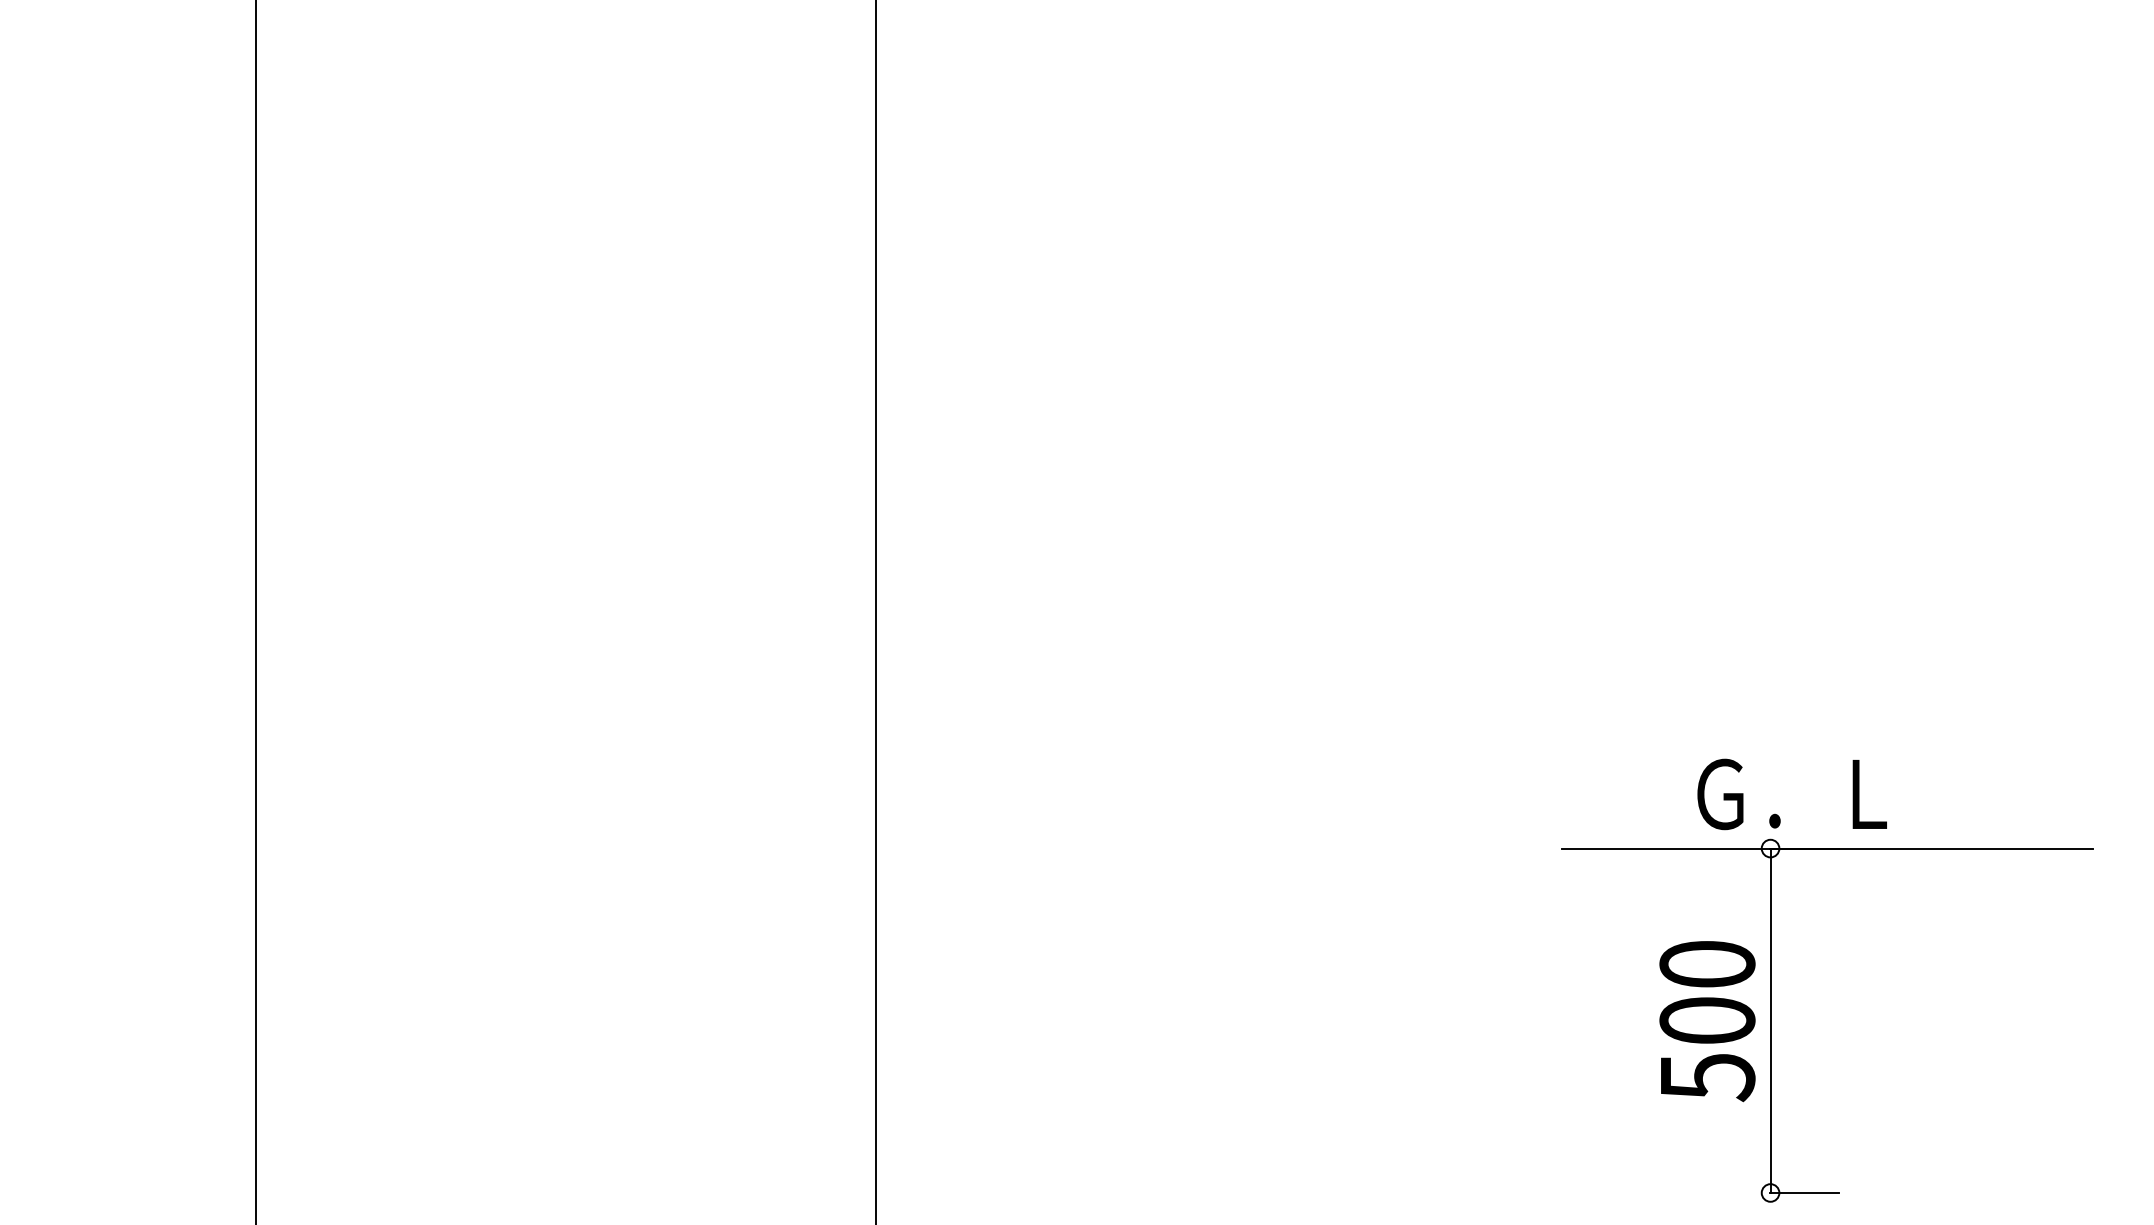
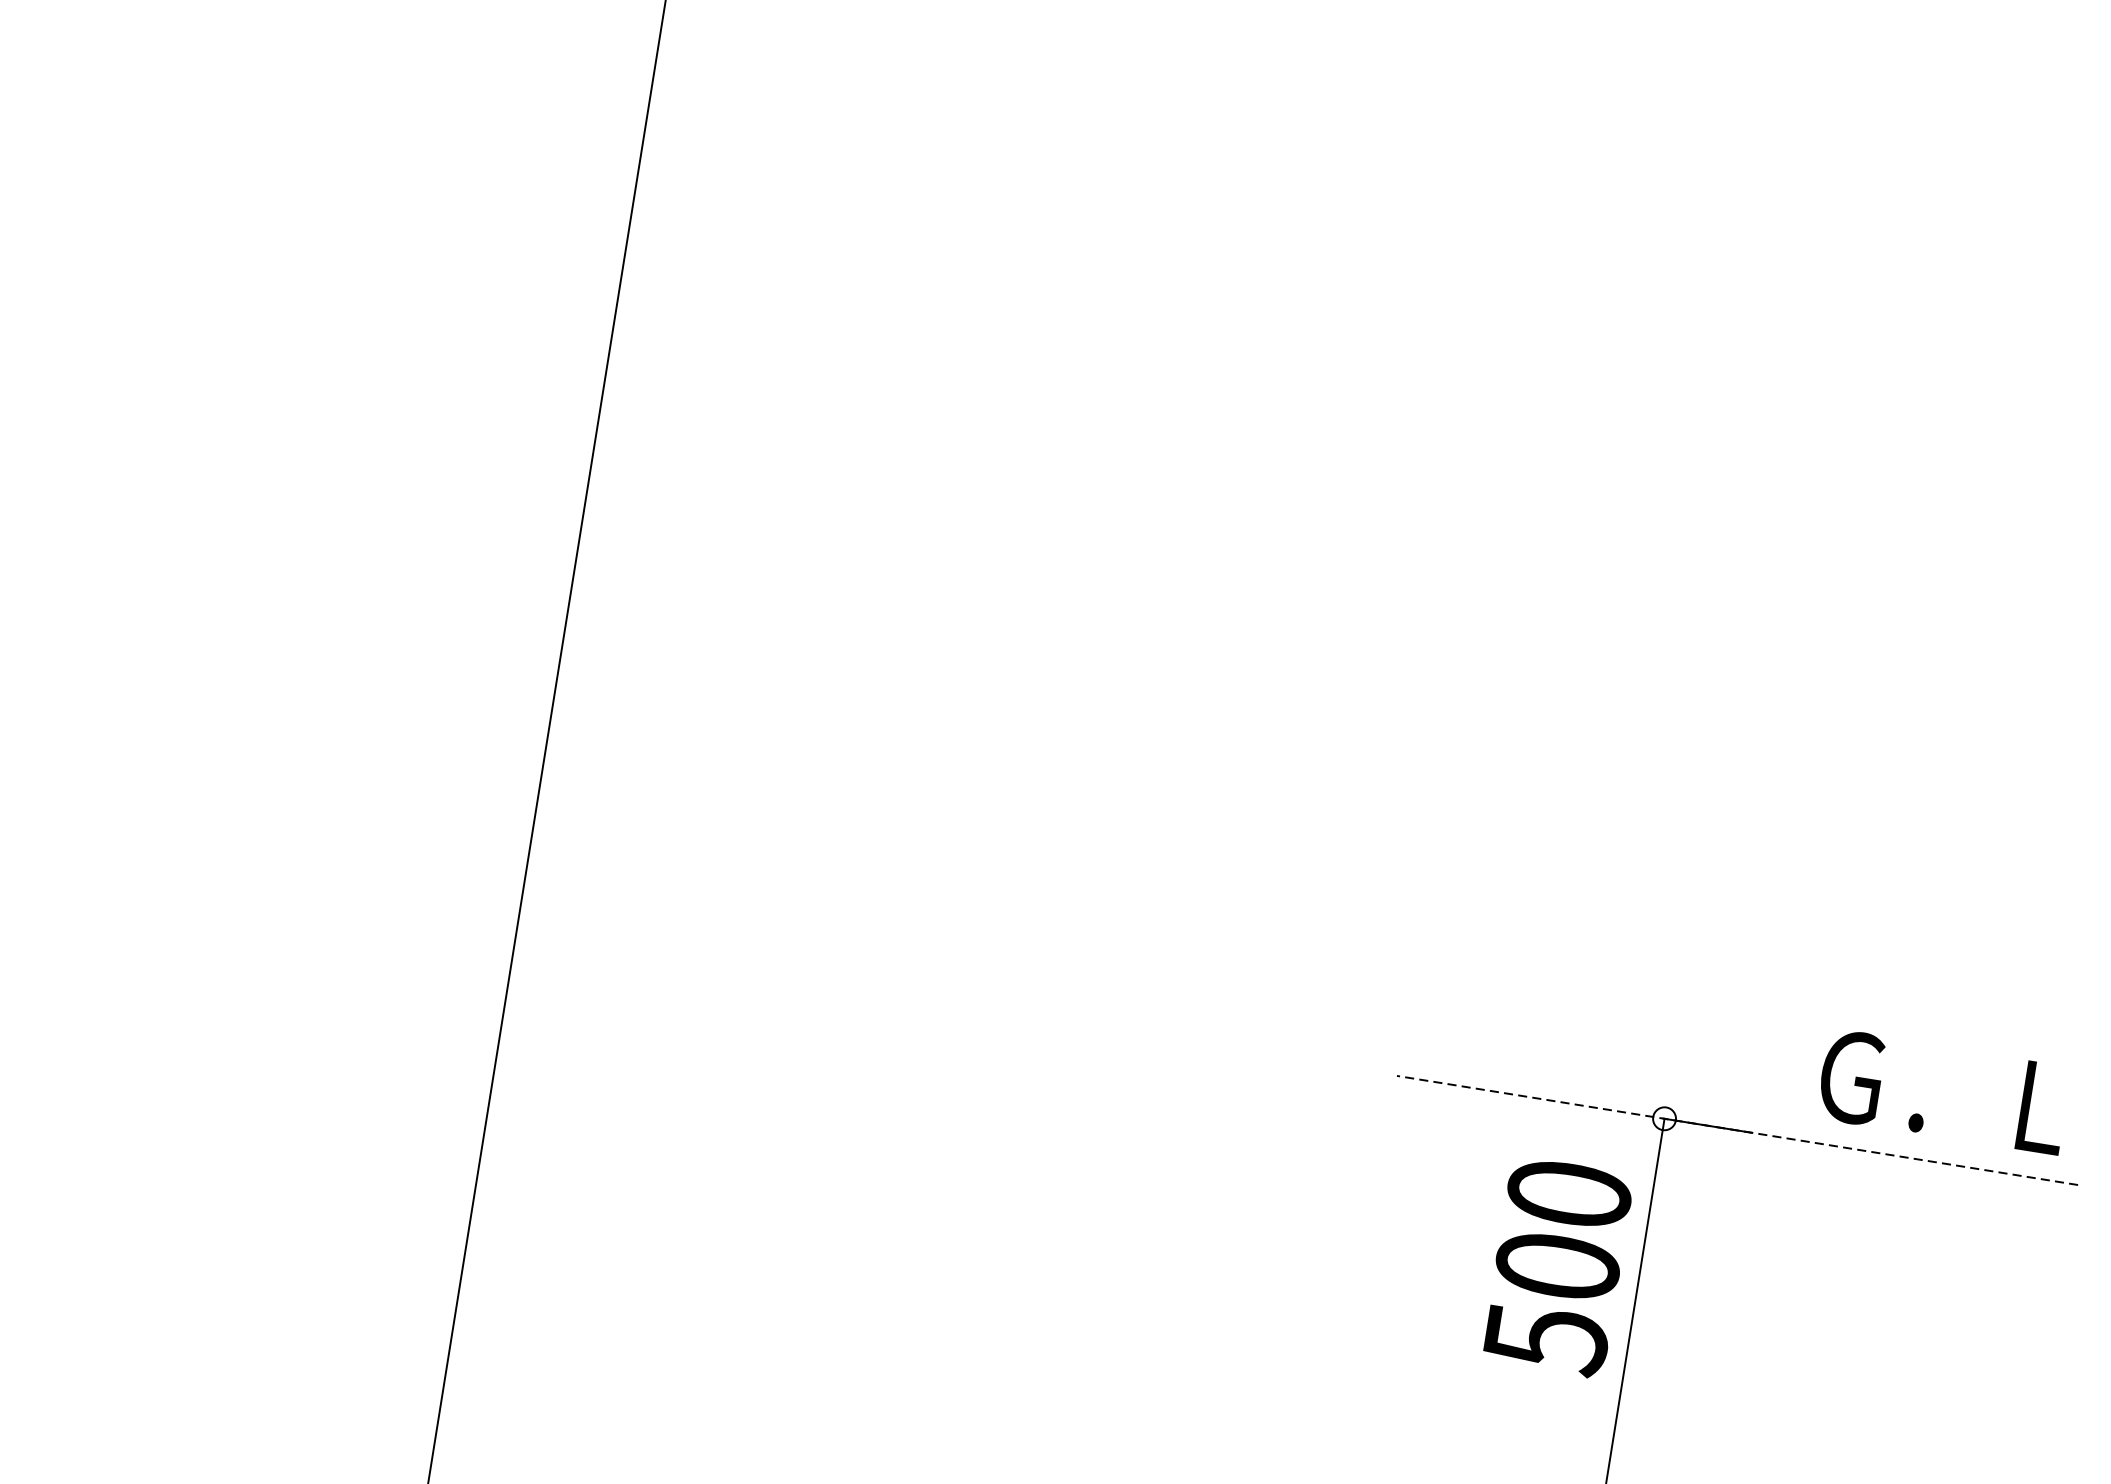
text: (1791, 794) -> (1942, 1092), moved
line: (1826, 848) -> (1736, 1130), solid -> dashed
text: (1707, 1021) -> (1557, 1267), moved

